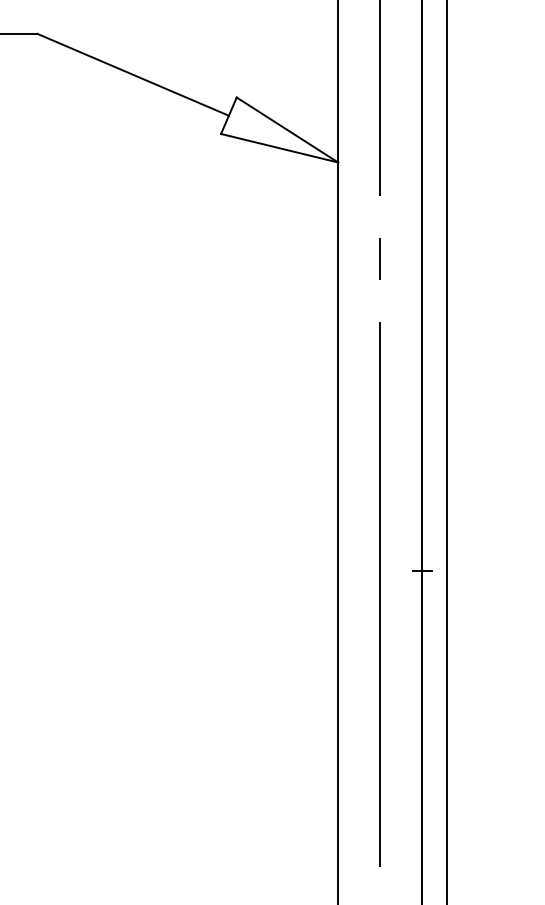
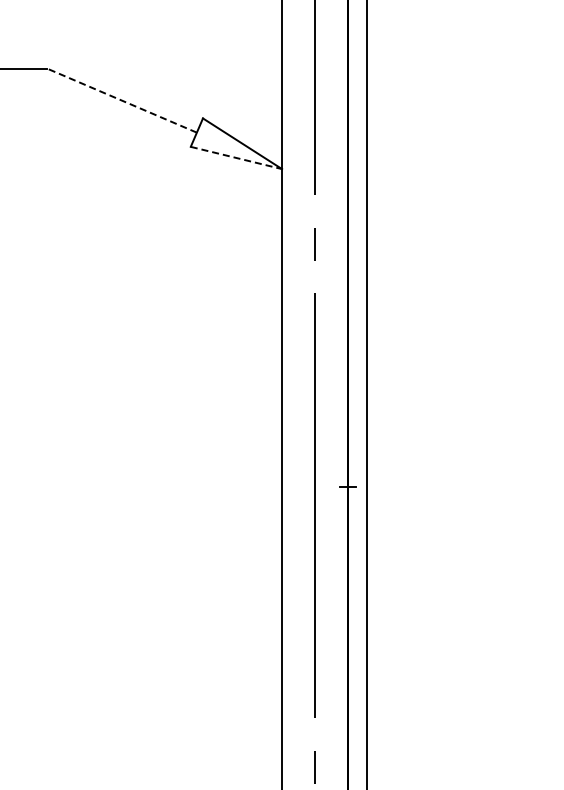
line: (132, 74) -> (121, 100), solid -> dashed
line: (279, 148) -> (236, 158), solid -> dashed

